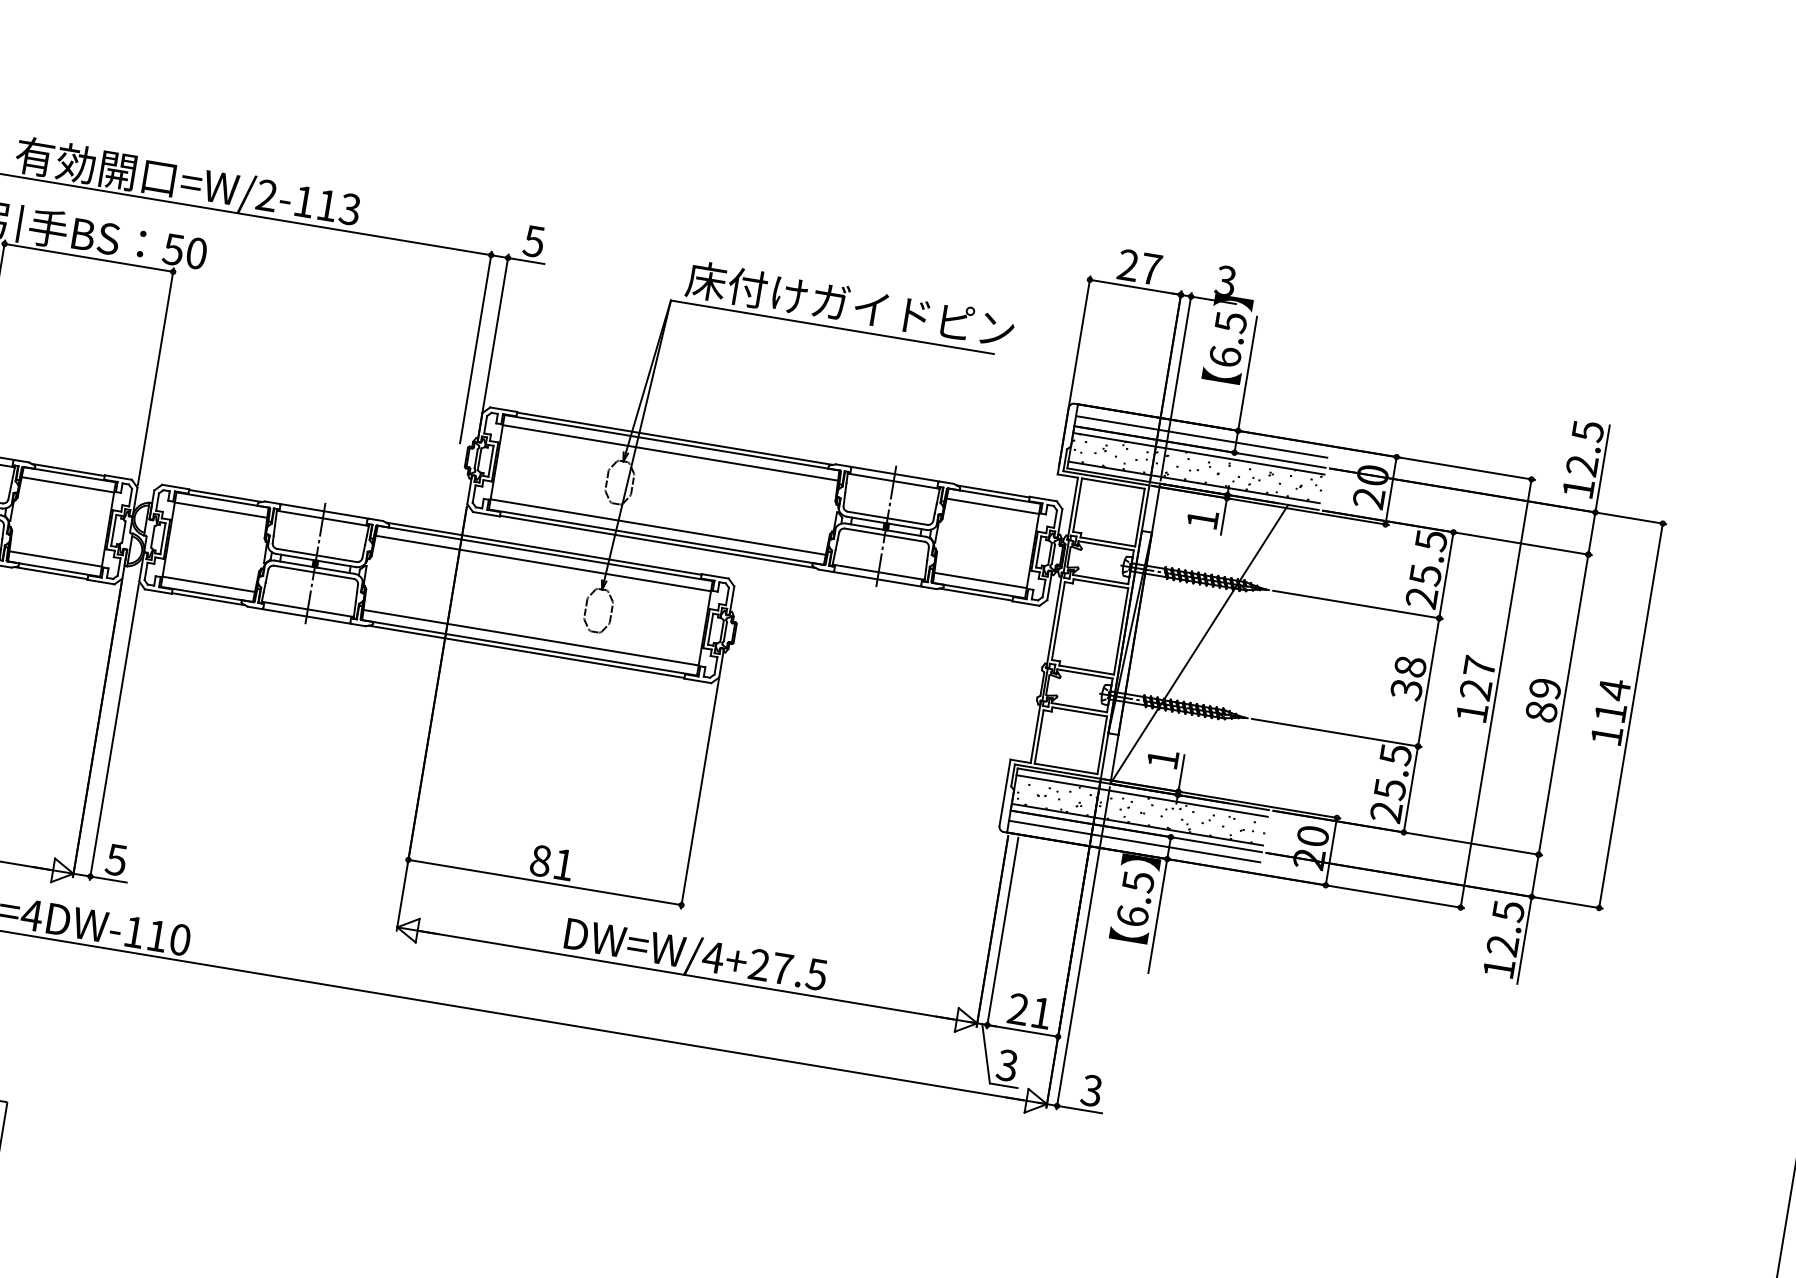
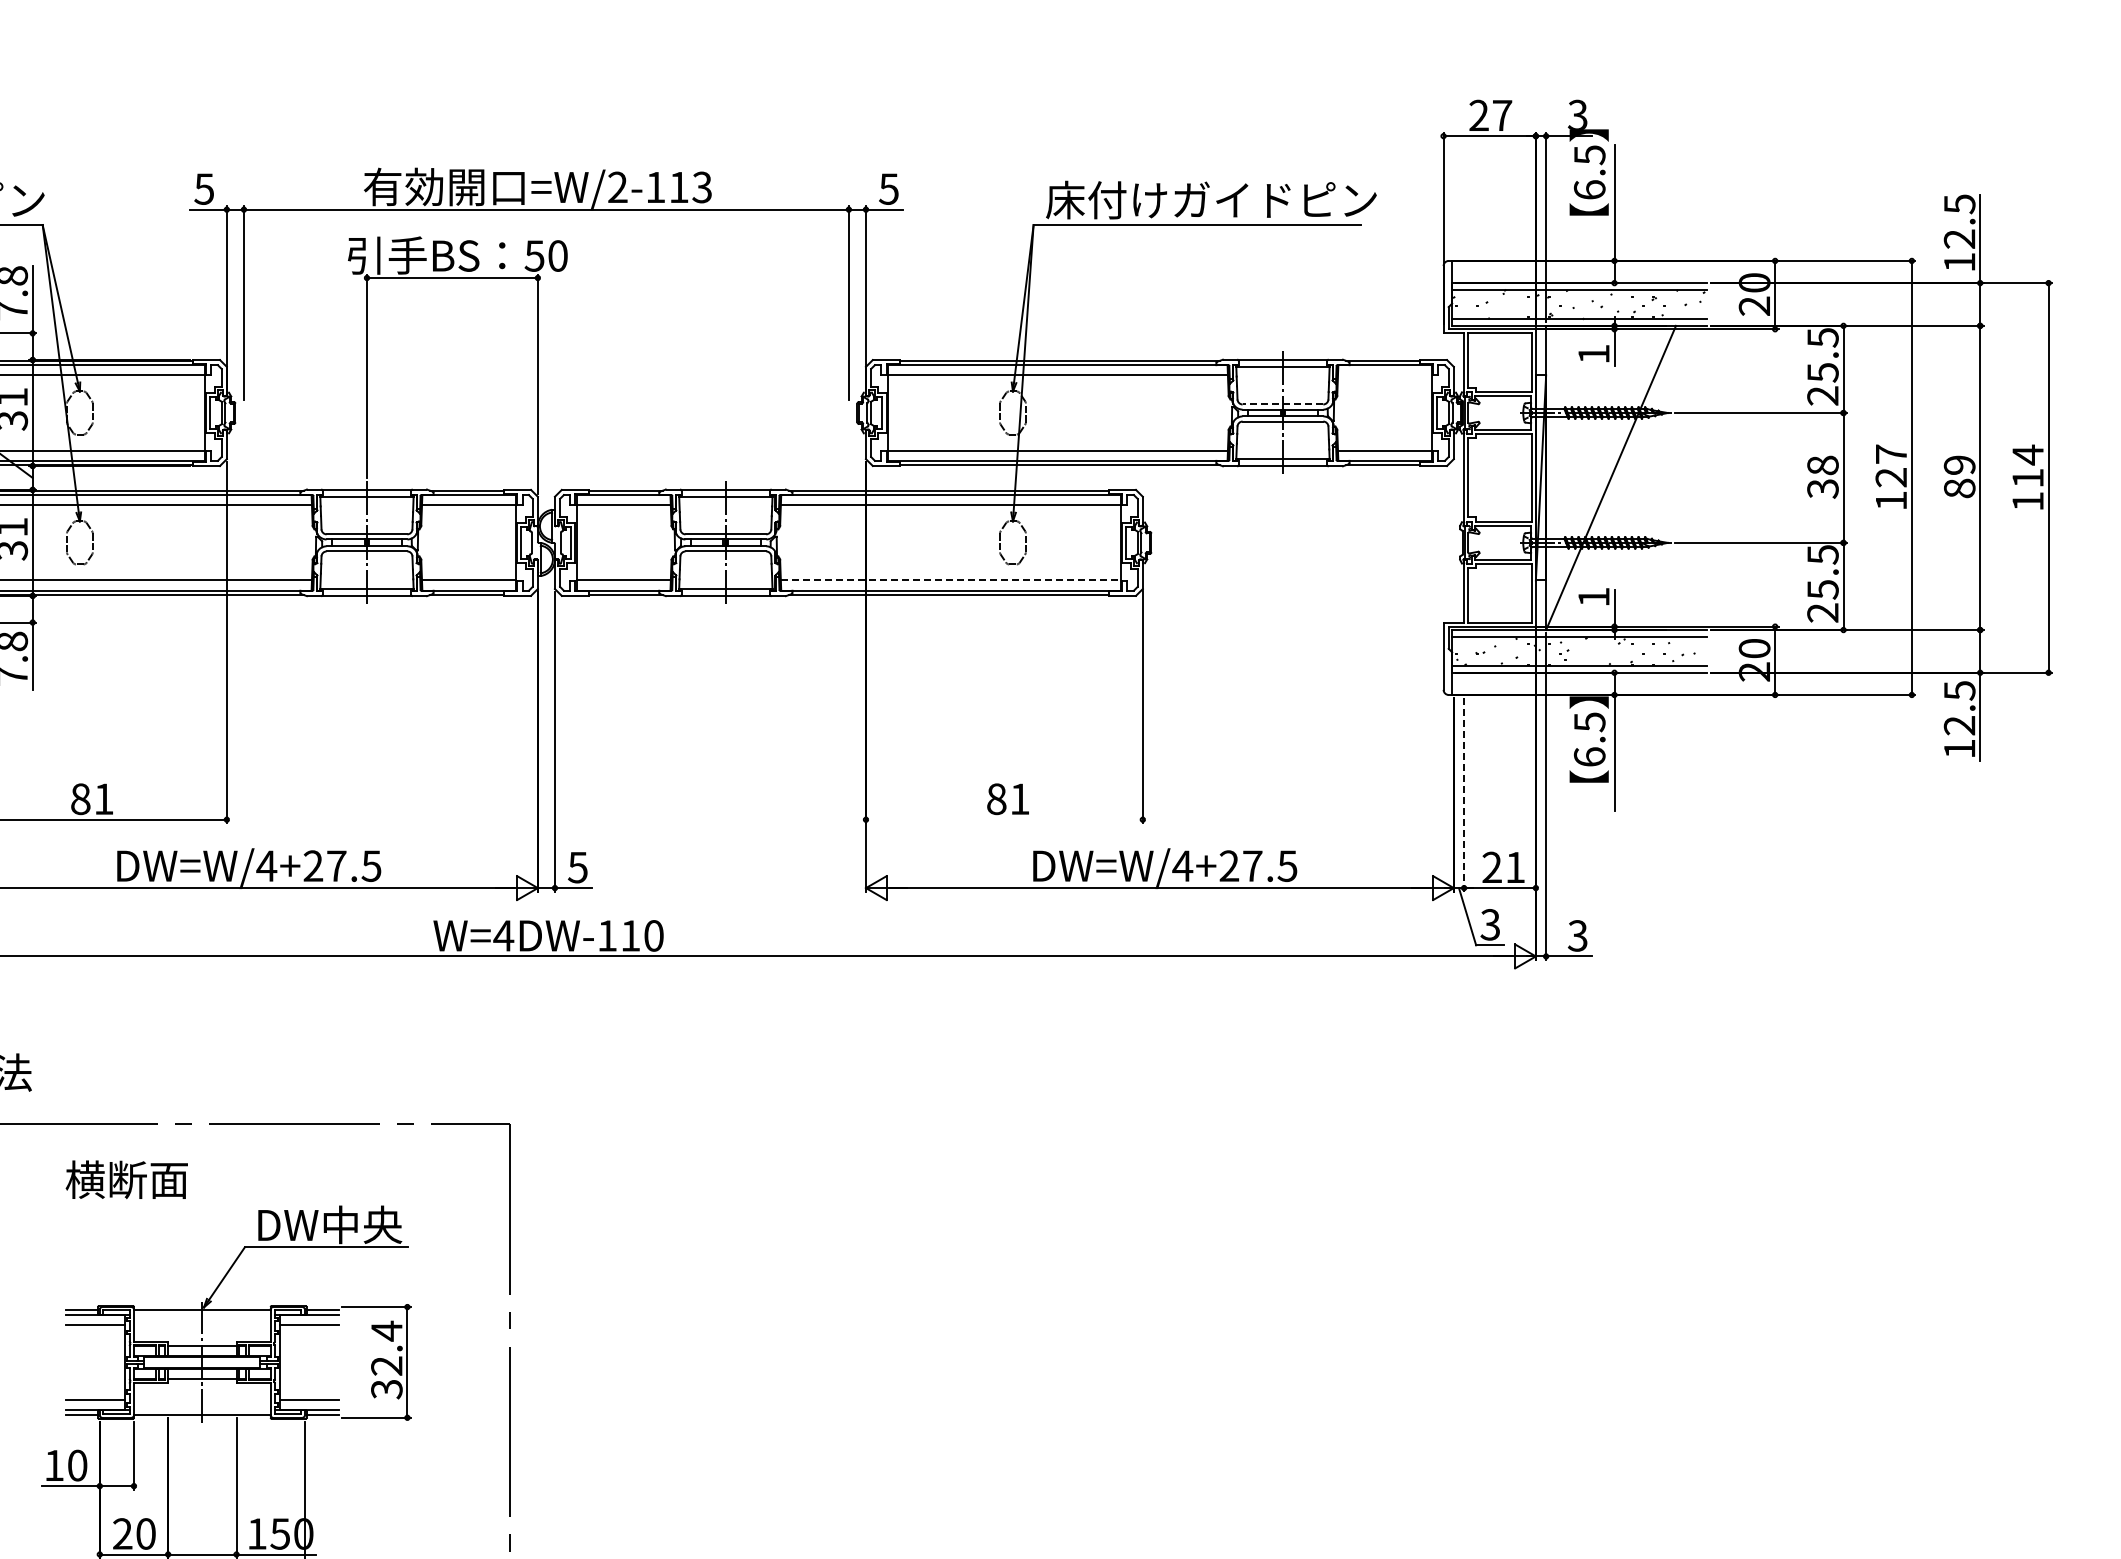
line: (1201, 436) -> (1579, 272), removed
line: (992, 506) -> (1384, 375), removed
line: (887, 518) -> (1282, 404), solid -> dashed
line: (530, 637) -> (950, 580), solid -> dashed
line: (1134, 842) -> (1579, 683), removed
line: (544, 882) -> (1003, 819), removed
line: (1003, 932) -> (1464, 794), solid -> dashed

